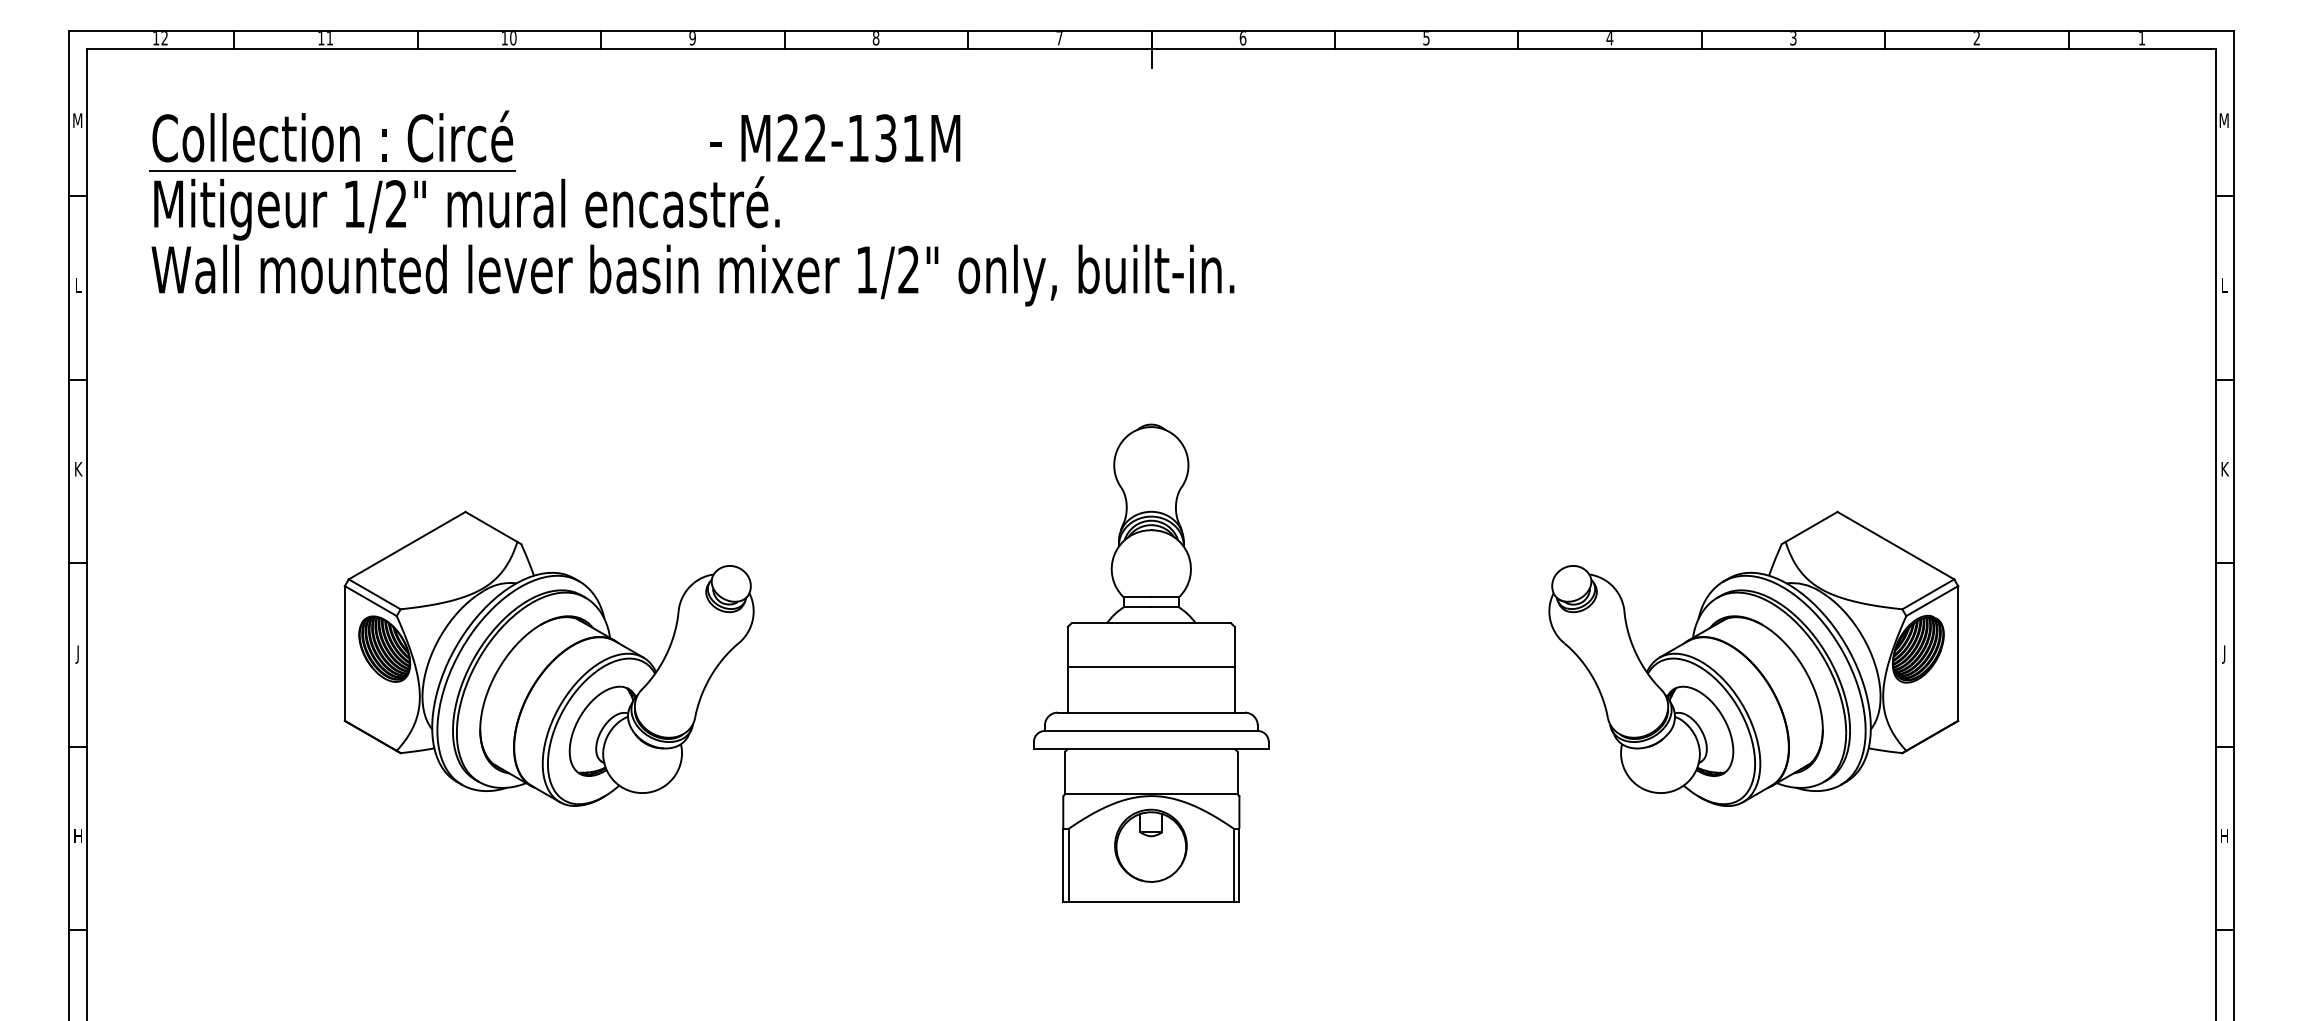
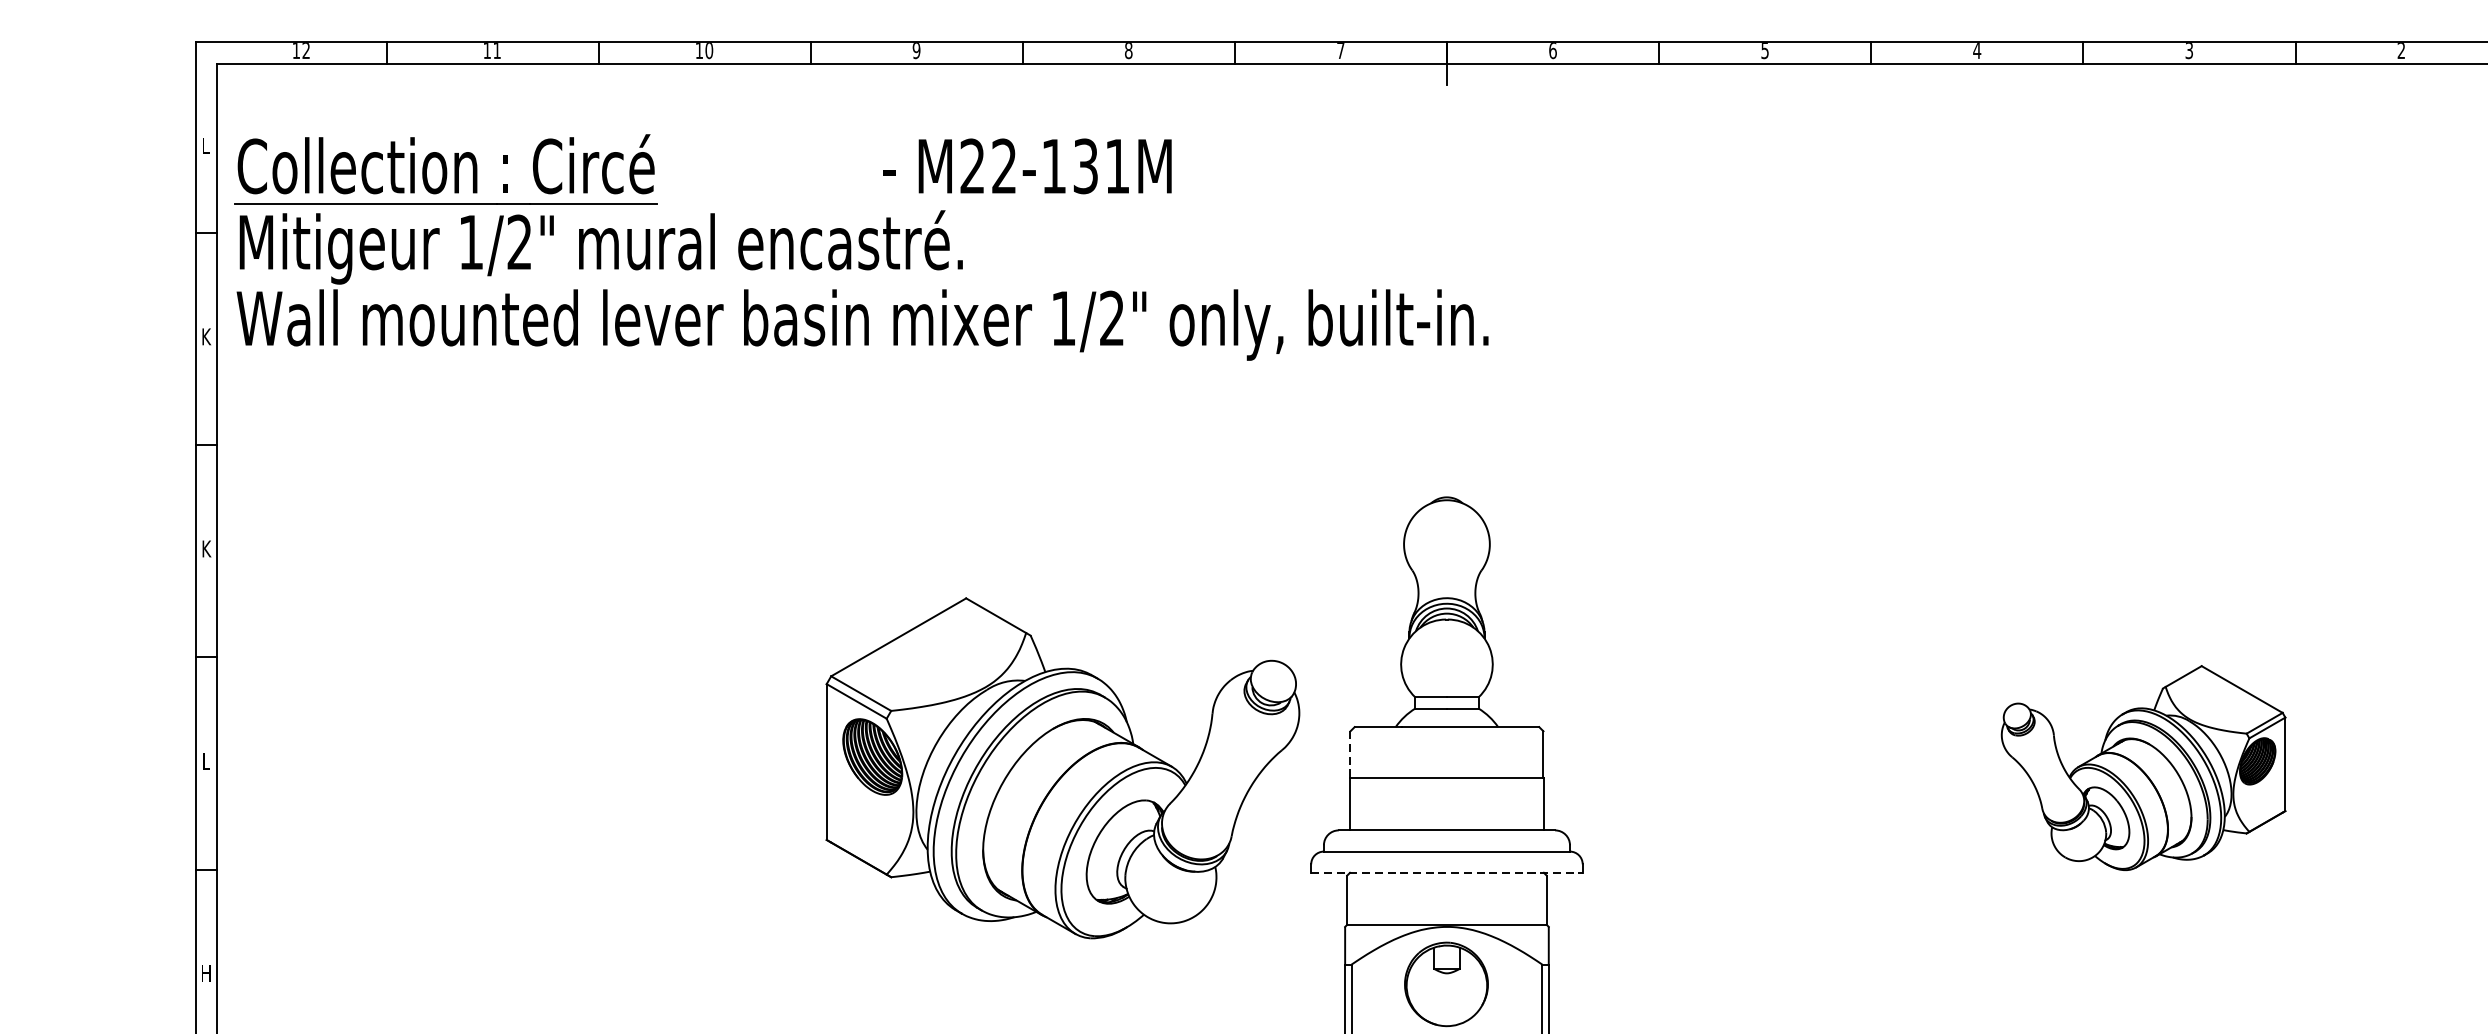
text: (77, 120) -> (205, 145), M -> L
part: (691, 208) -> (860, 247), moved
text: (78, 285) -> (206, 336), L -> K
line: (1067, 647) -> (1350, 755), solid -> dashed
text: (78, 654) -> (206, 763), J -> L
part: (548, 658) -> (1062, 767), moved
part: (1753, 658) -> (2143, 767), size x0.6
line: (1151, 749) -> (1447, 873), solid -> dashed

